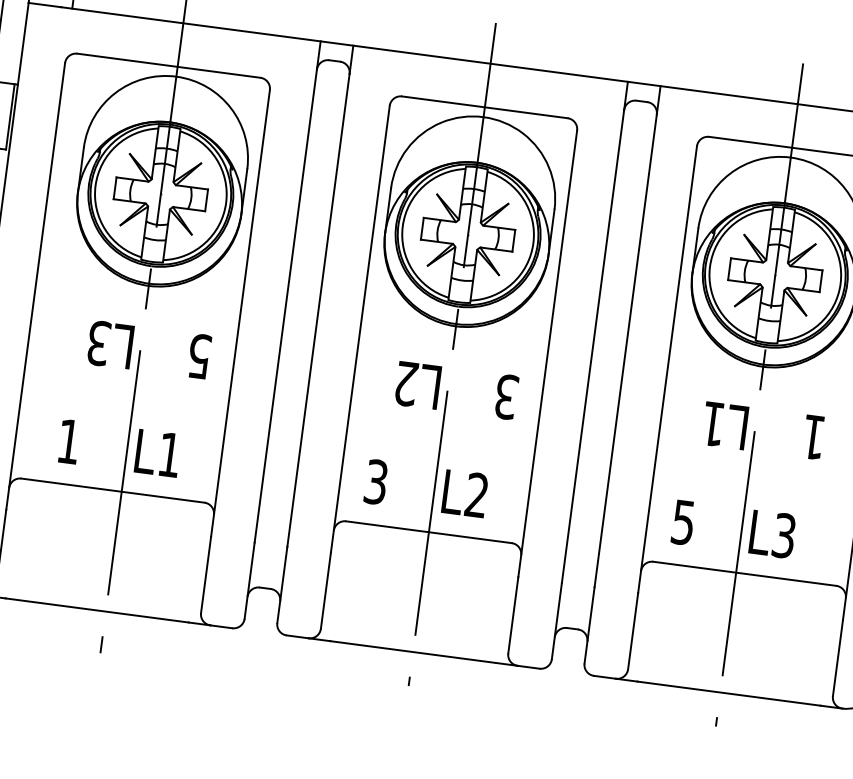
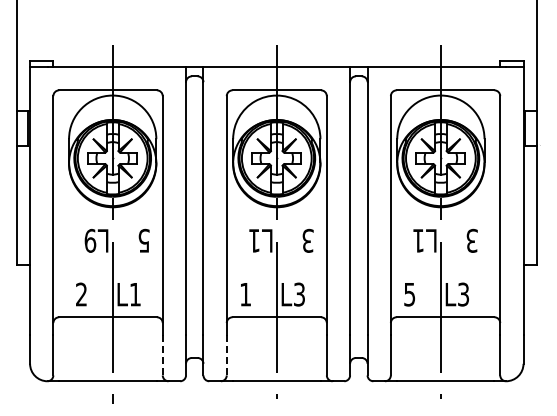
text: (99, 342) -> (90, 240), L3 -> L9
text: (406, 383) -> (254, 240), L2 -> L1
text: (812, 436) -> (471, 240), 1 -> 3
text: (68, 441) -> (81, 294), 1 -> 2
text: (375, 481) -> (245, 294), 3 -> 1
text: (477, 495) -> (299, 294), L2 -> L3
line: (205, 575) -> (162, 355), solid -> dashed
line: (325, 589) -> (226, 354), solid -> dashed

